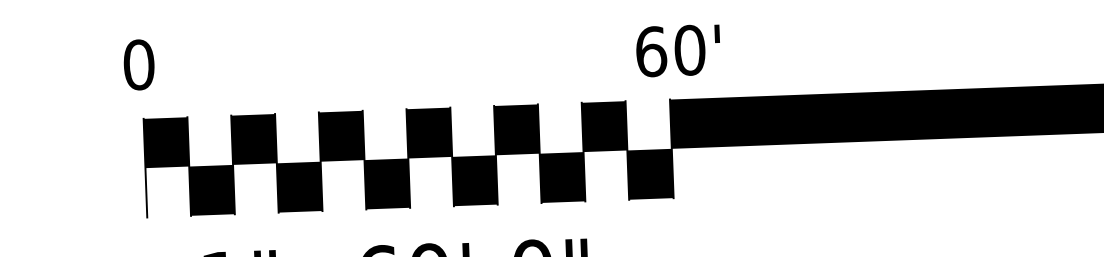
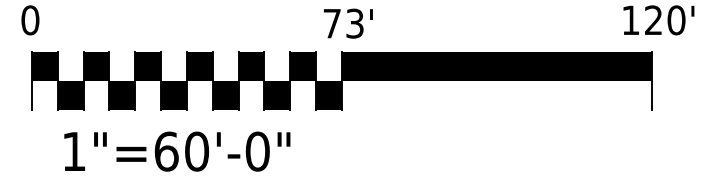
text: (670, 50) -> (343, 23), 60' -> 73'

